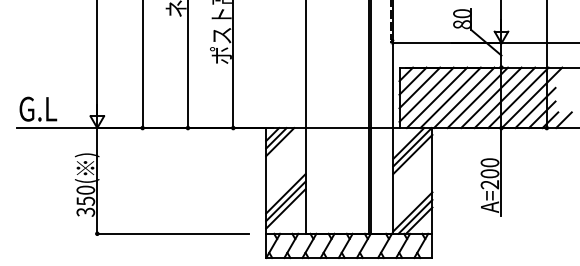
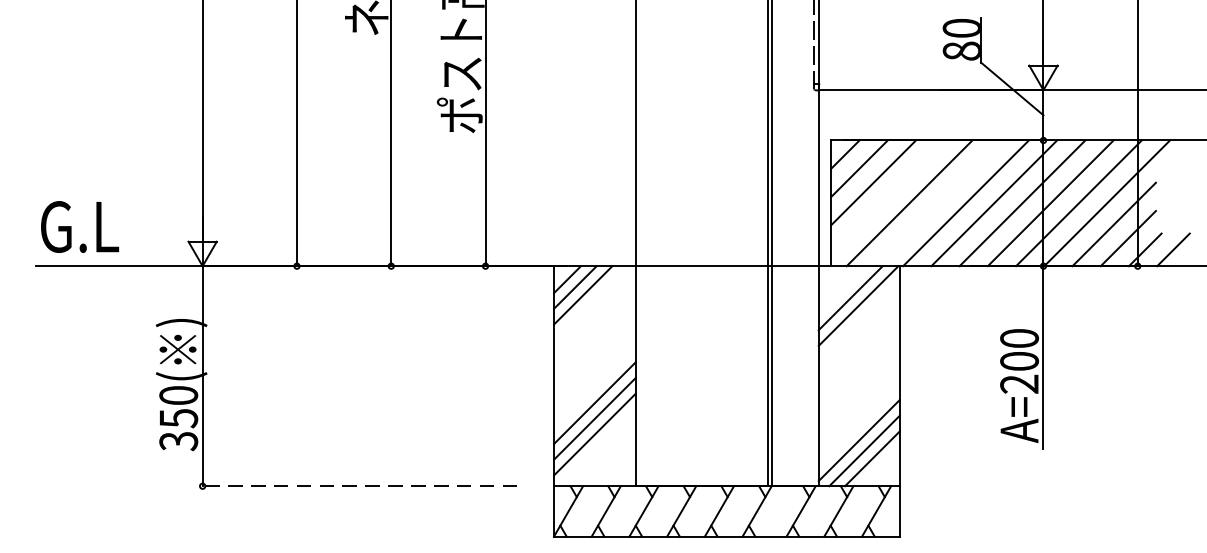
line: (426, 94) -> (887, 196), removed
line: (450, 97) -> (937, 202), removed
line: (412, 153) -> (858, 319), removed
line: (172, 233) -> (359, 485), solid -> dashed

